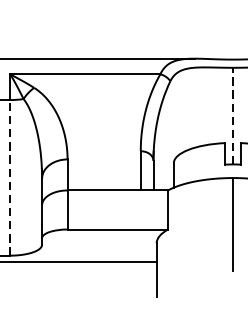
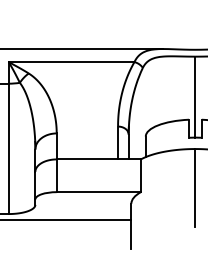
line: (233, 115) -> (195, 96), dashed -> solid
line: (10, 177) -> (8, 148), dashed -> solid

